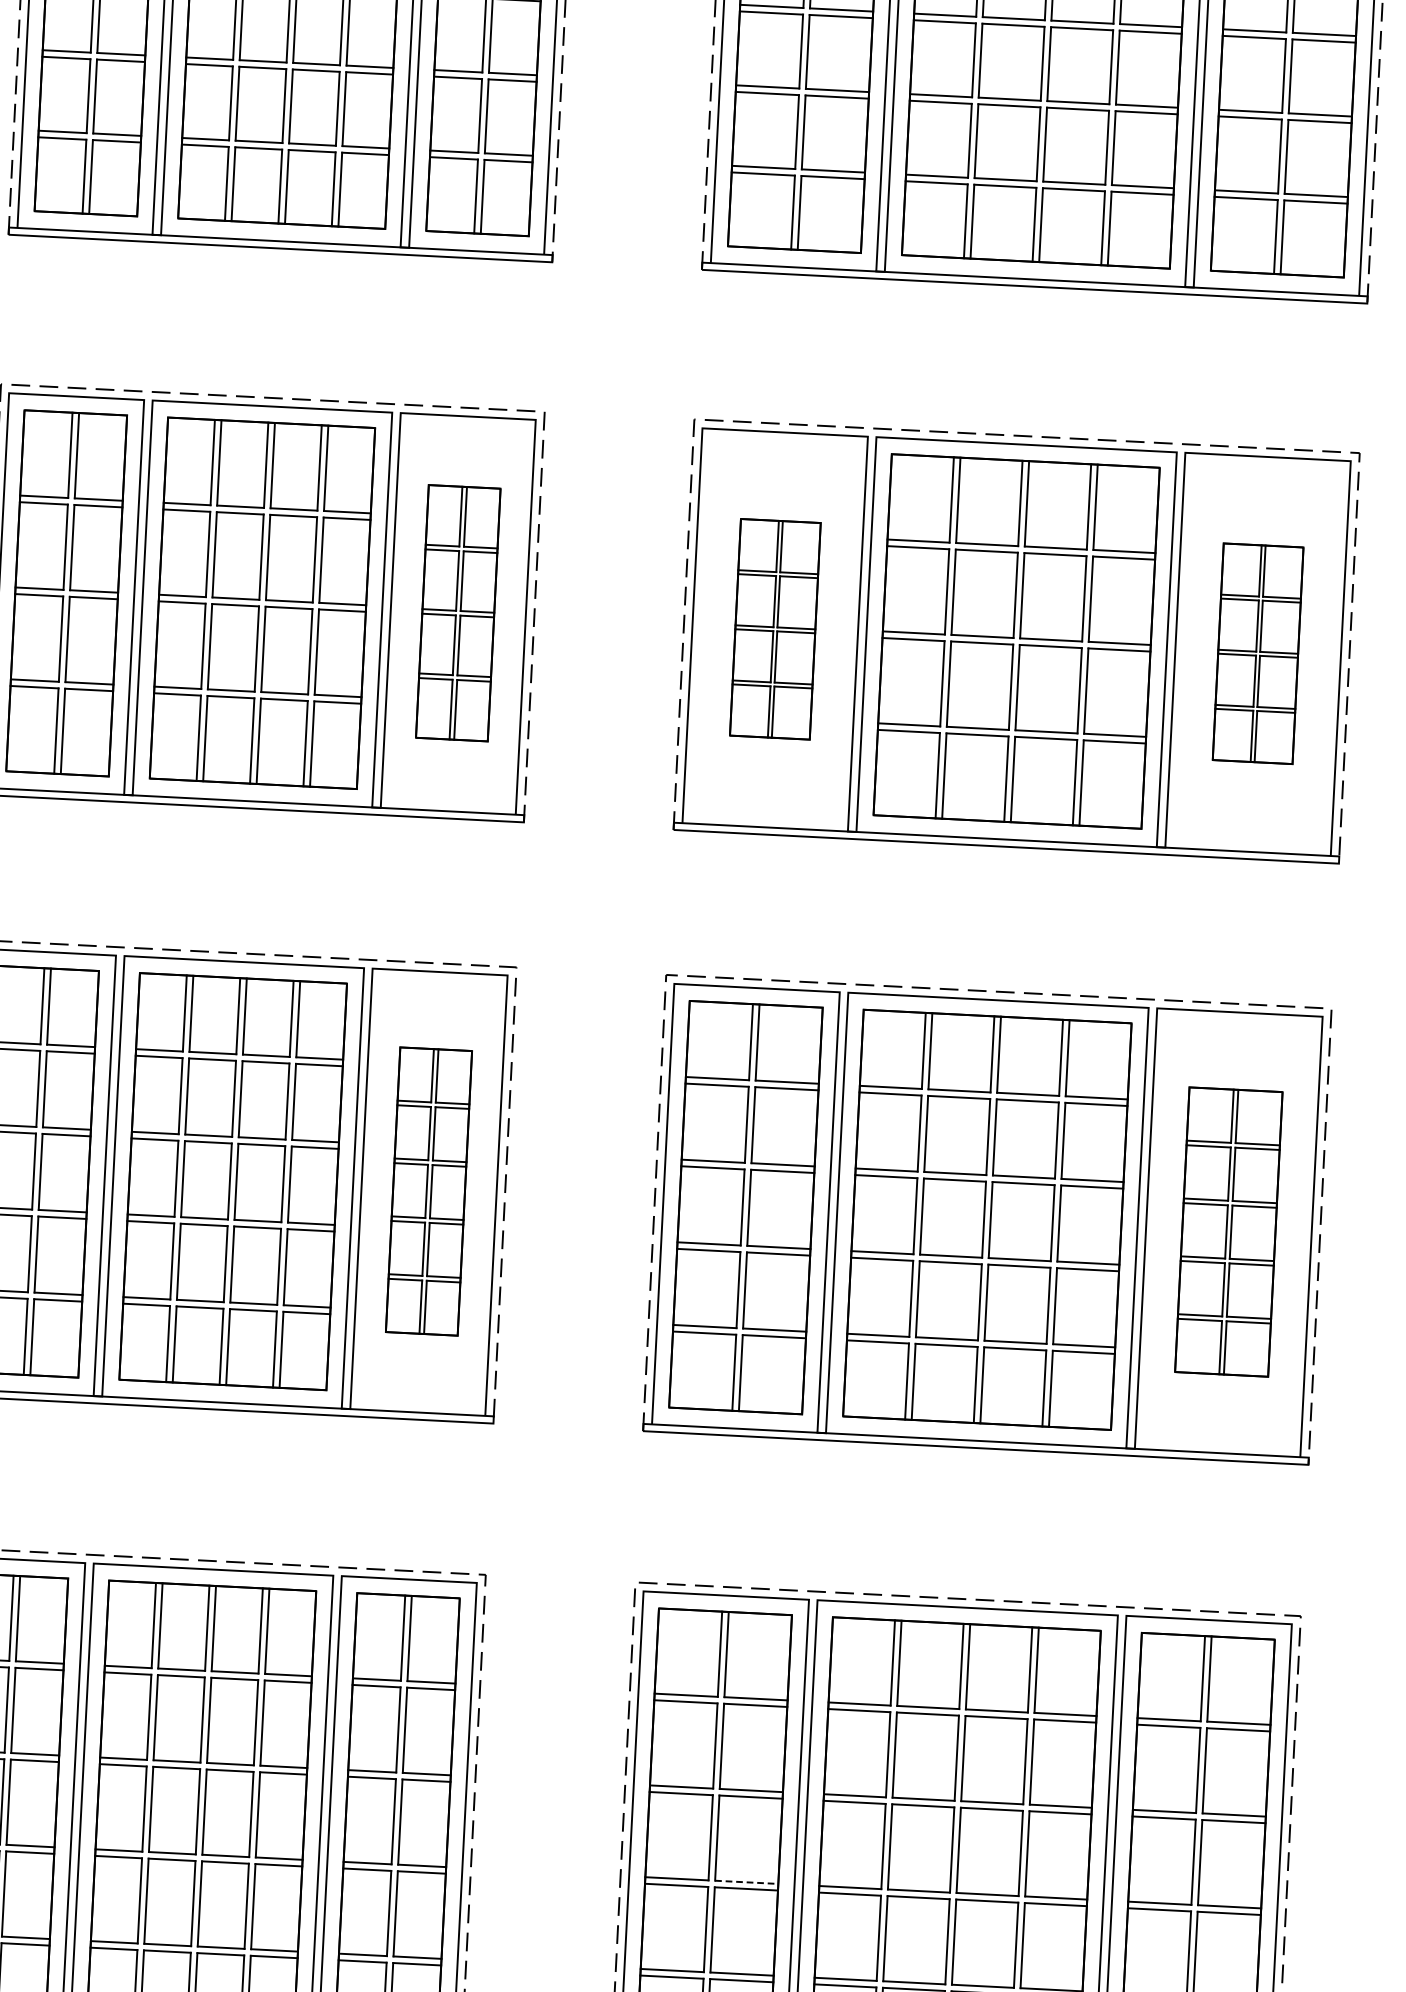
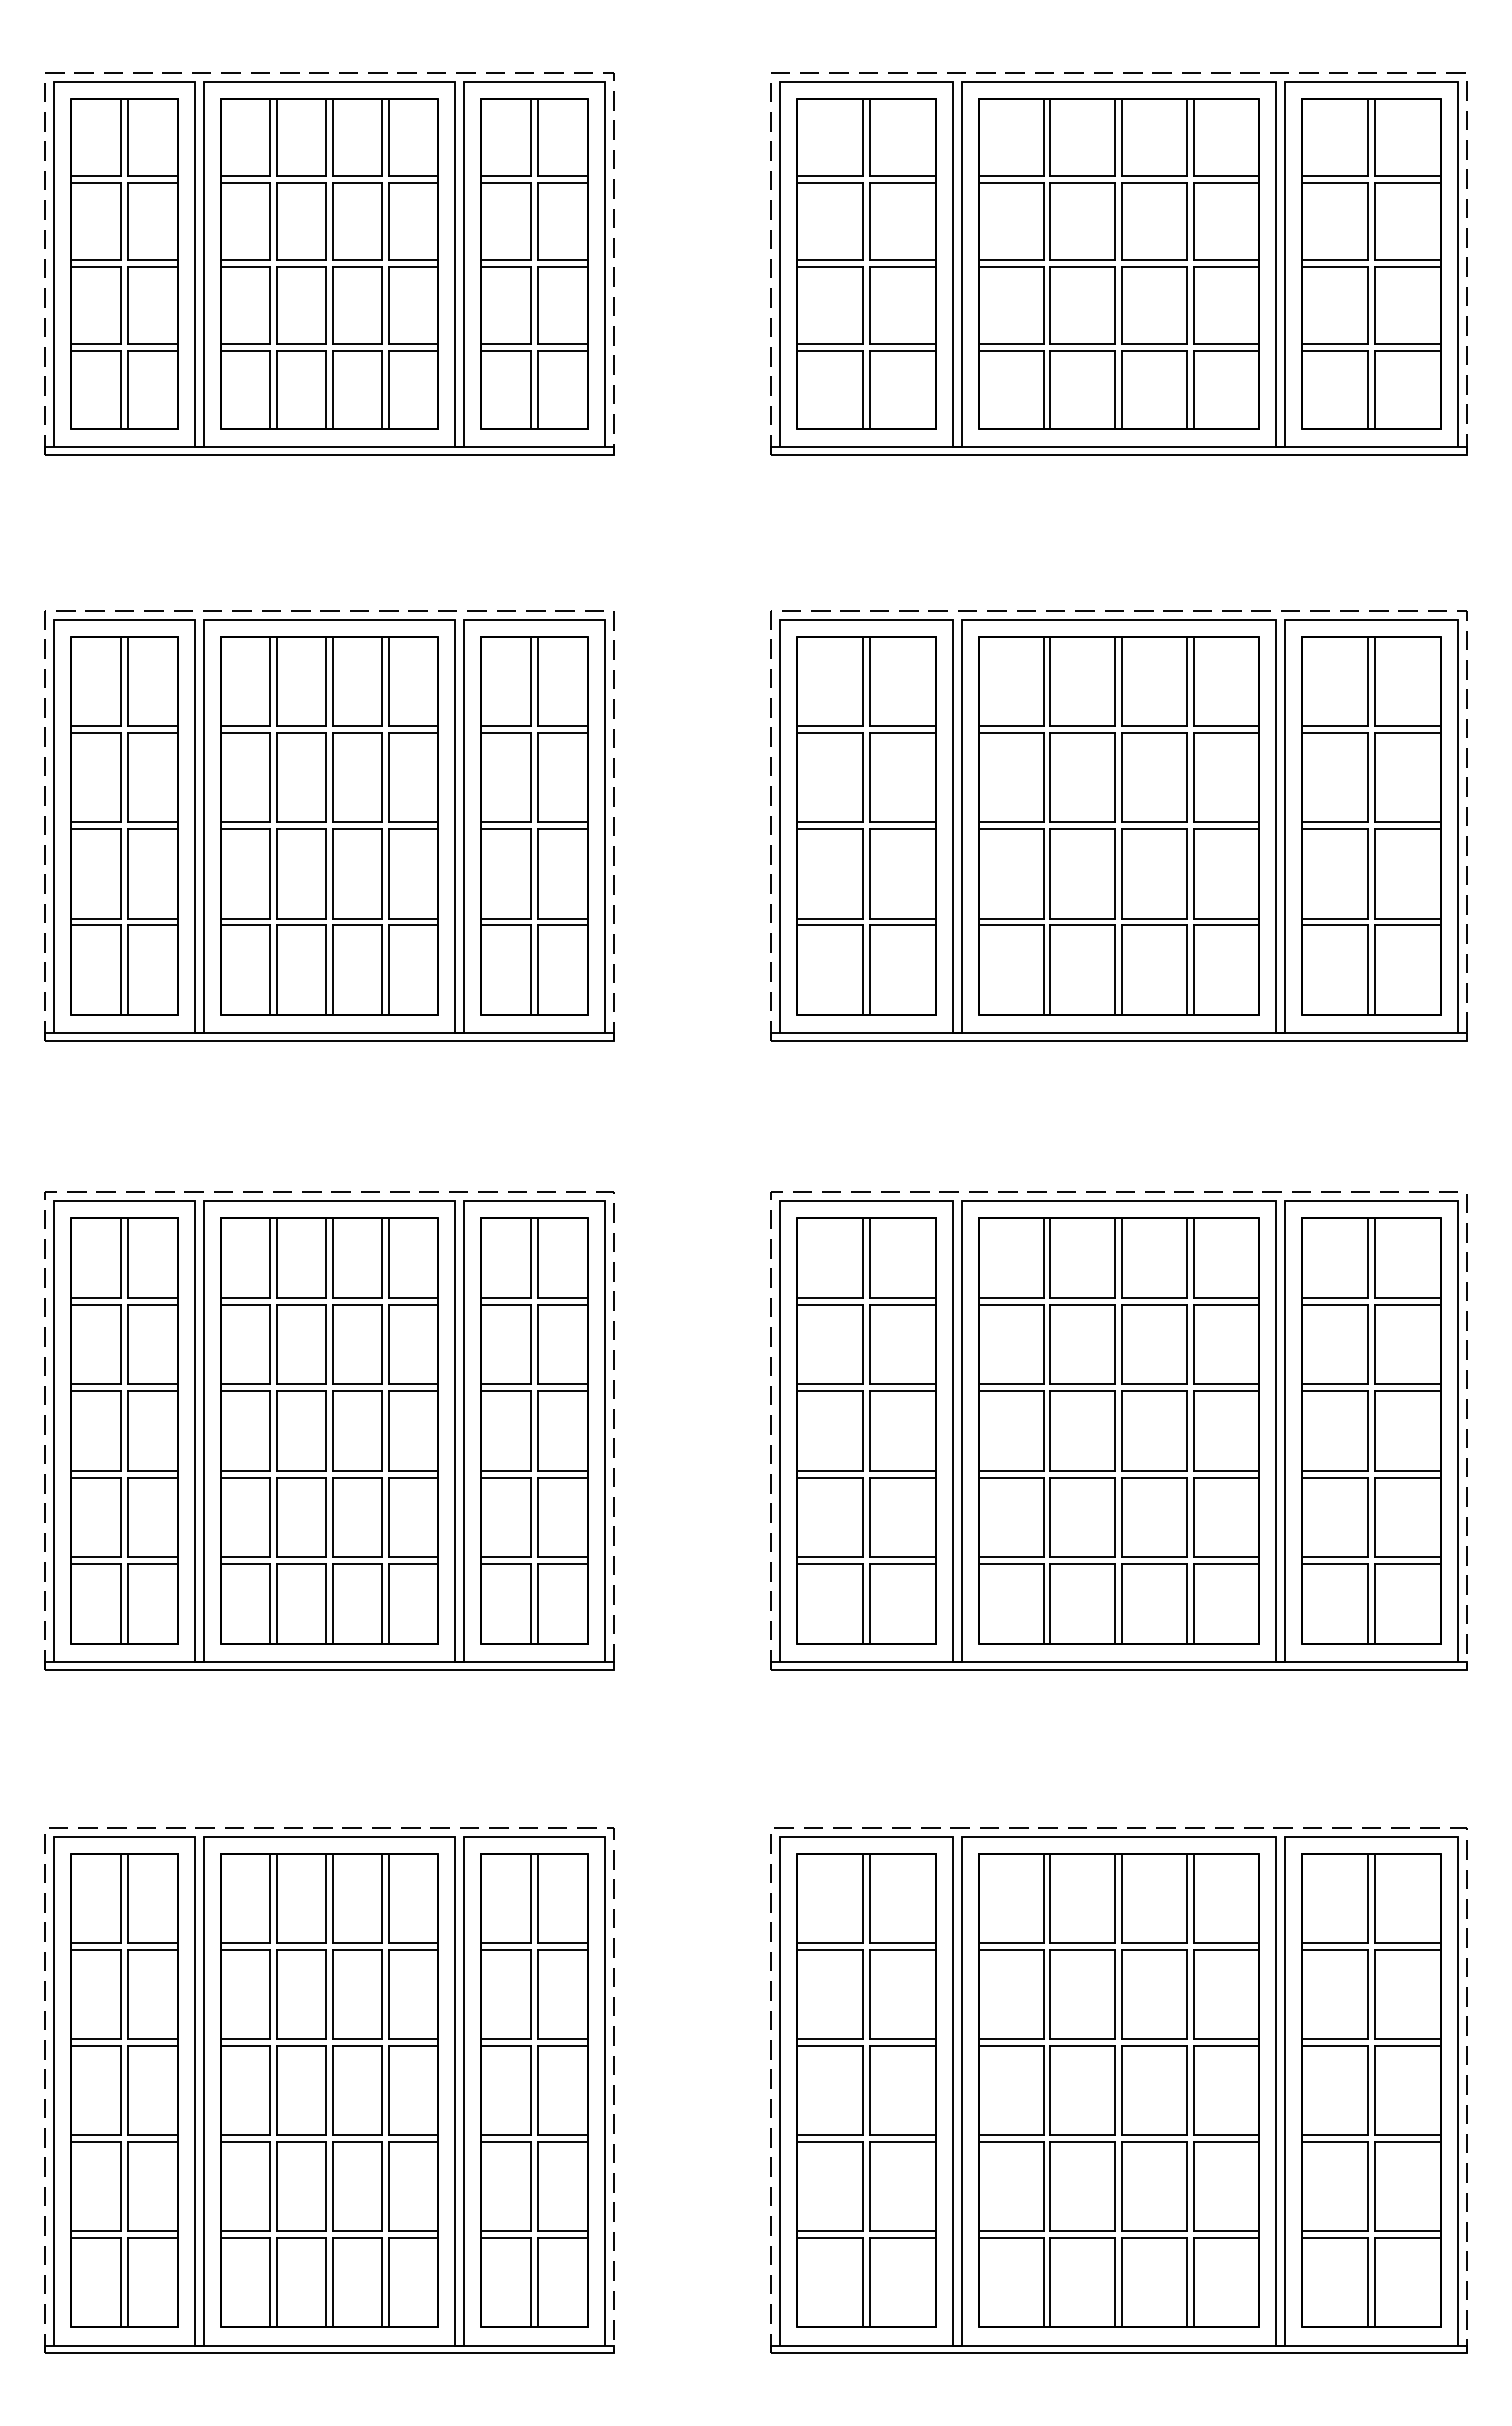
part: (458, 612) -> (534, 825), size x1.43
part: (775, 628) -> (866, 825), size x1.67
part: (1258, 653) -> (1371, 825), size x1.67
part: (429, 1191) -> (534, 1430), size x1.43
part: (1228, 1231) -> (1371, 1430), size x1.43
line: (747, 1882) -> (903, 2135), dashed -> solid

